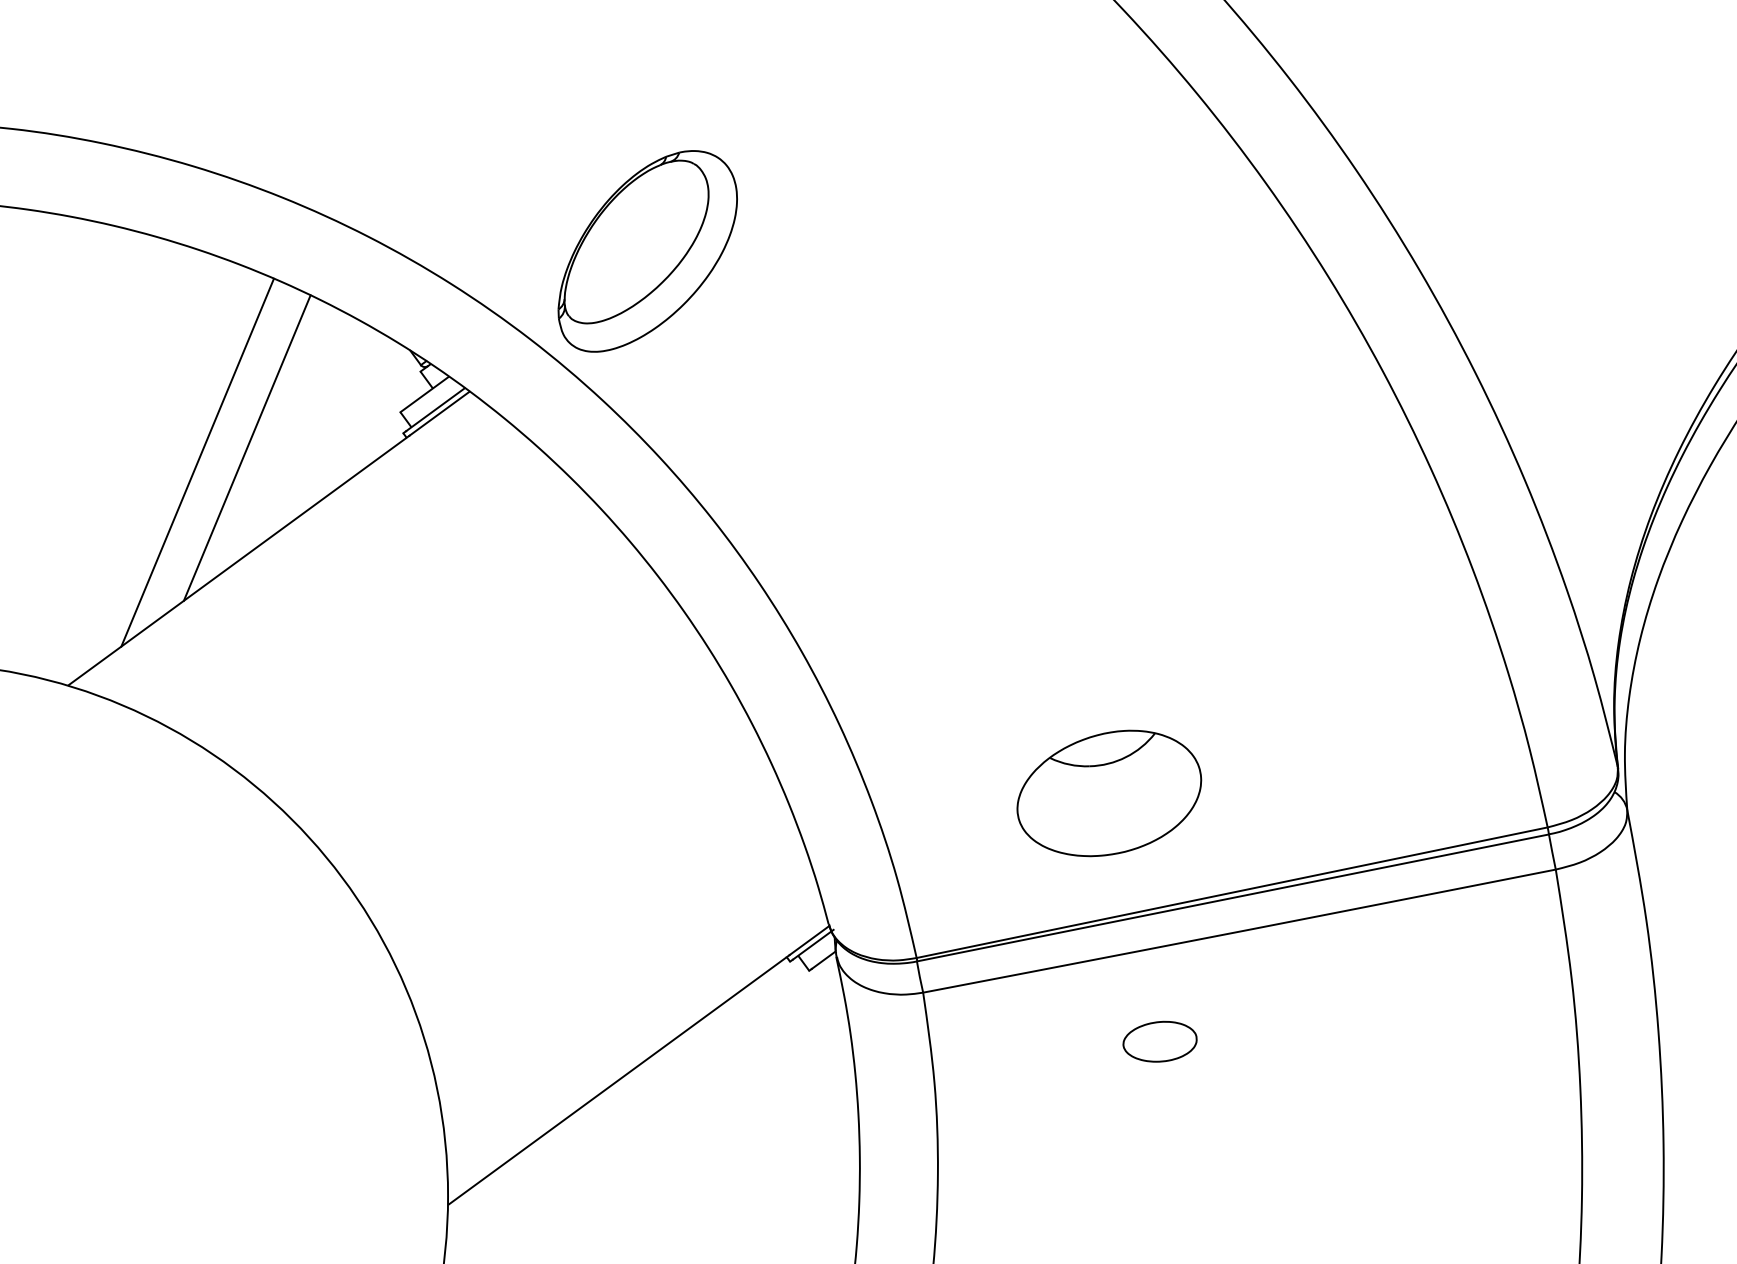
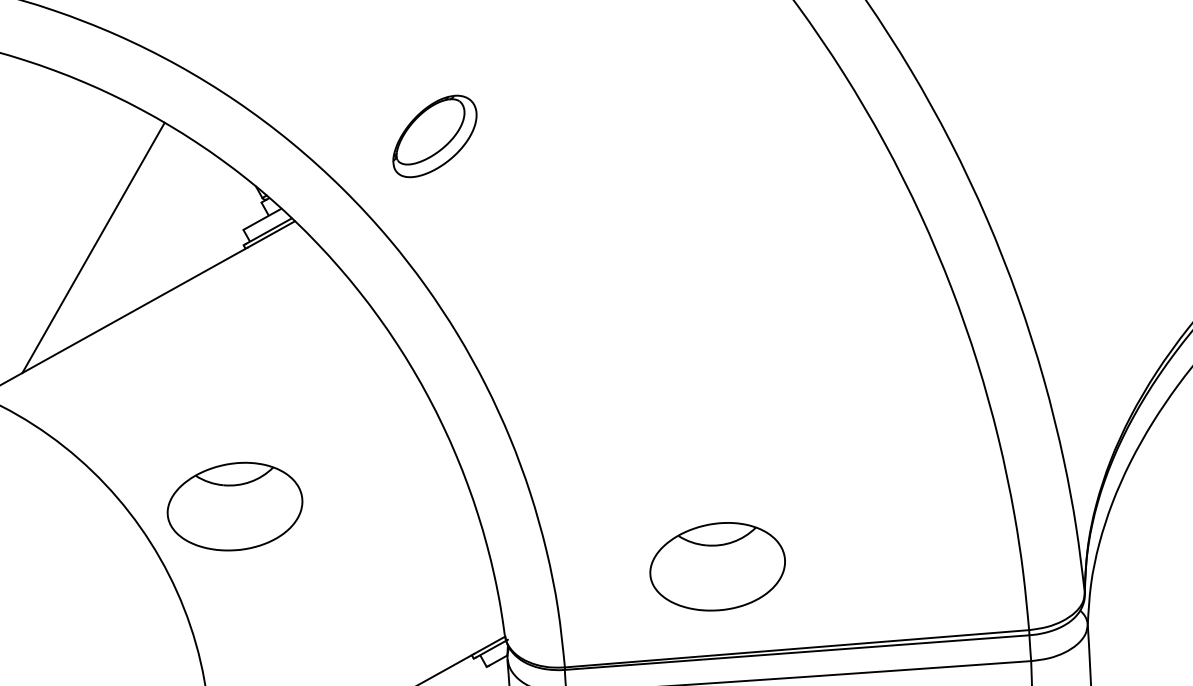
part: (647, 251) -> (434, 136), size x0.6
line: (246, 447) -> (129, 241), removed
part: (436, 793) -> (235, 506), added

